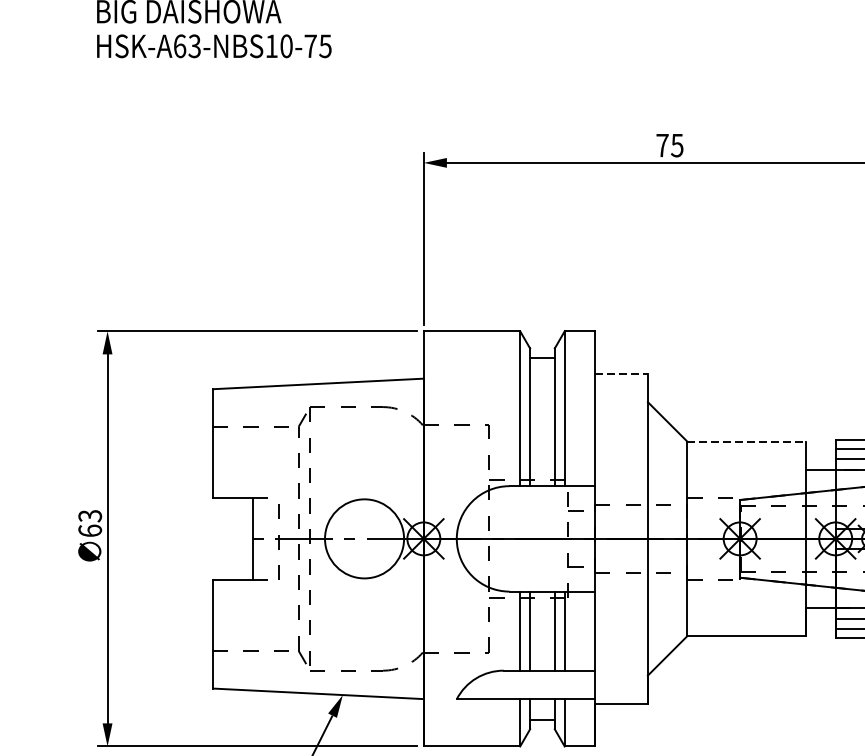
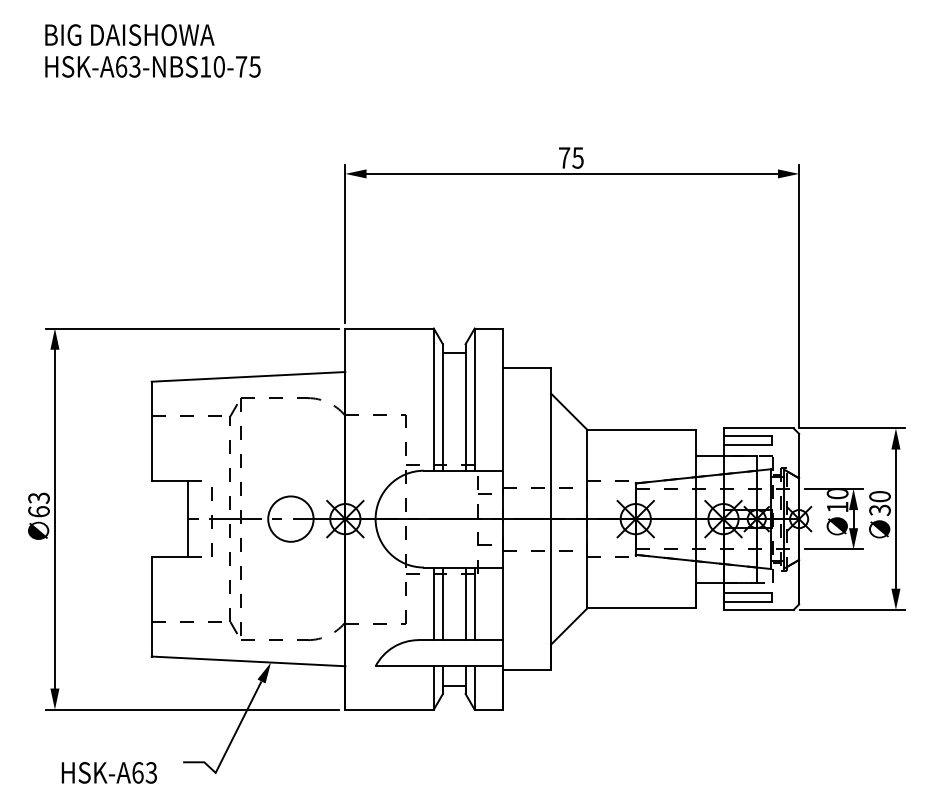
line: (622, 373) -> (527, 367), dashed -> solid
line: (747, 441) -> (642, 429), dashed -> solid
circle: (364, 538) -> (290, 518), size x0.62

